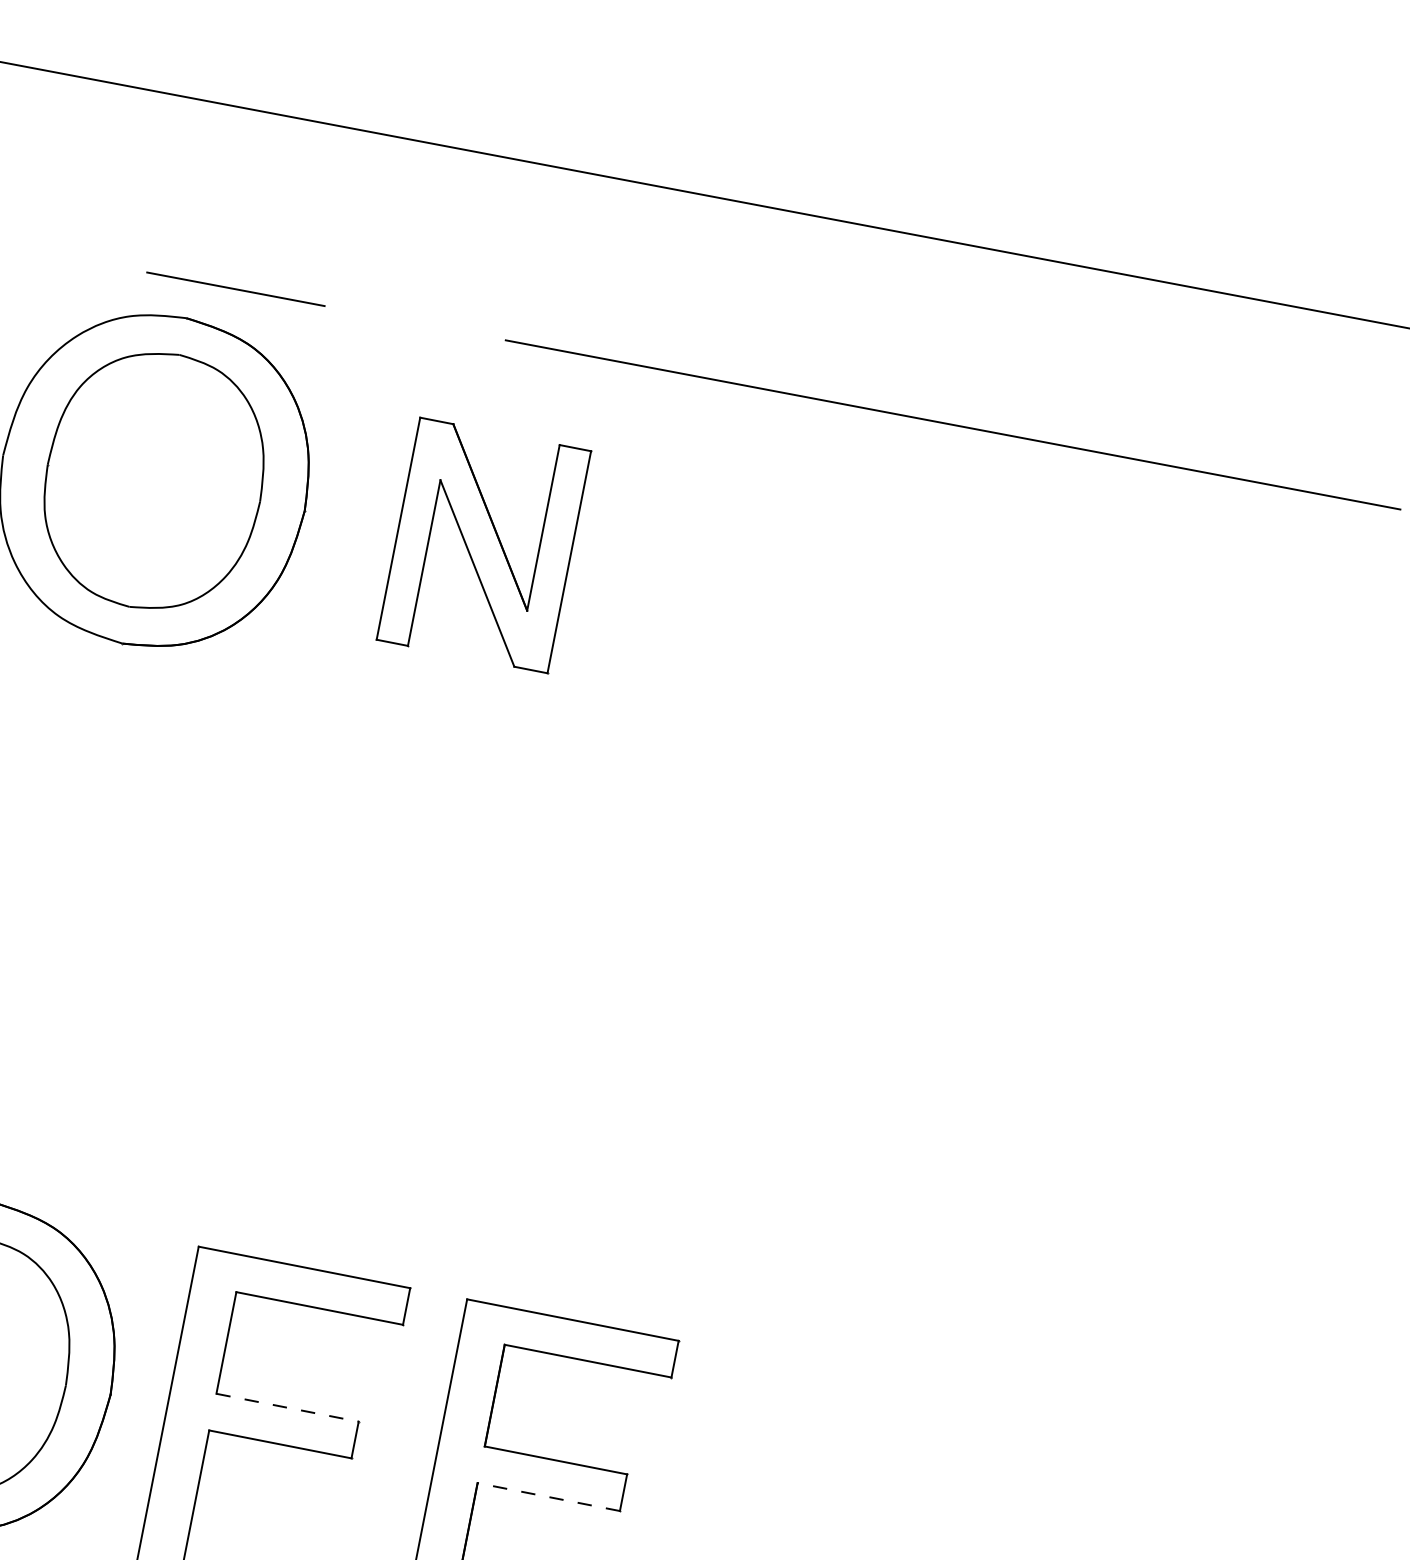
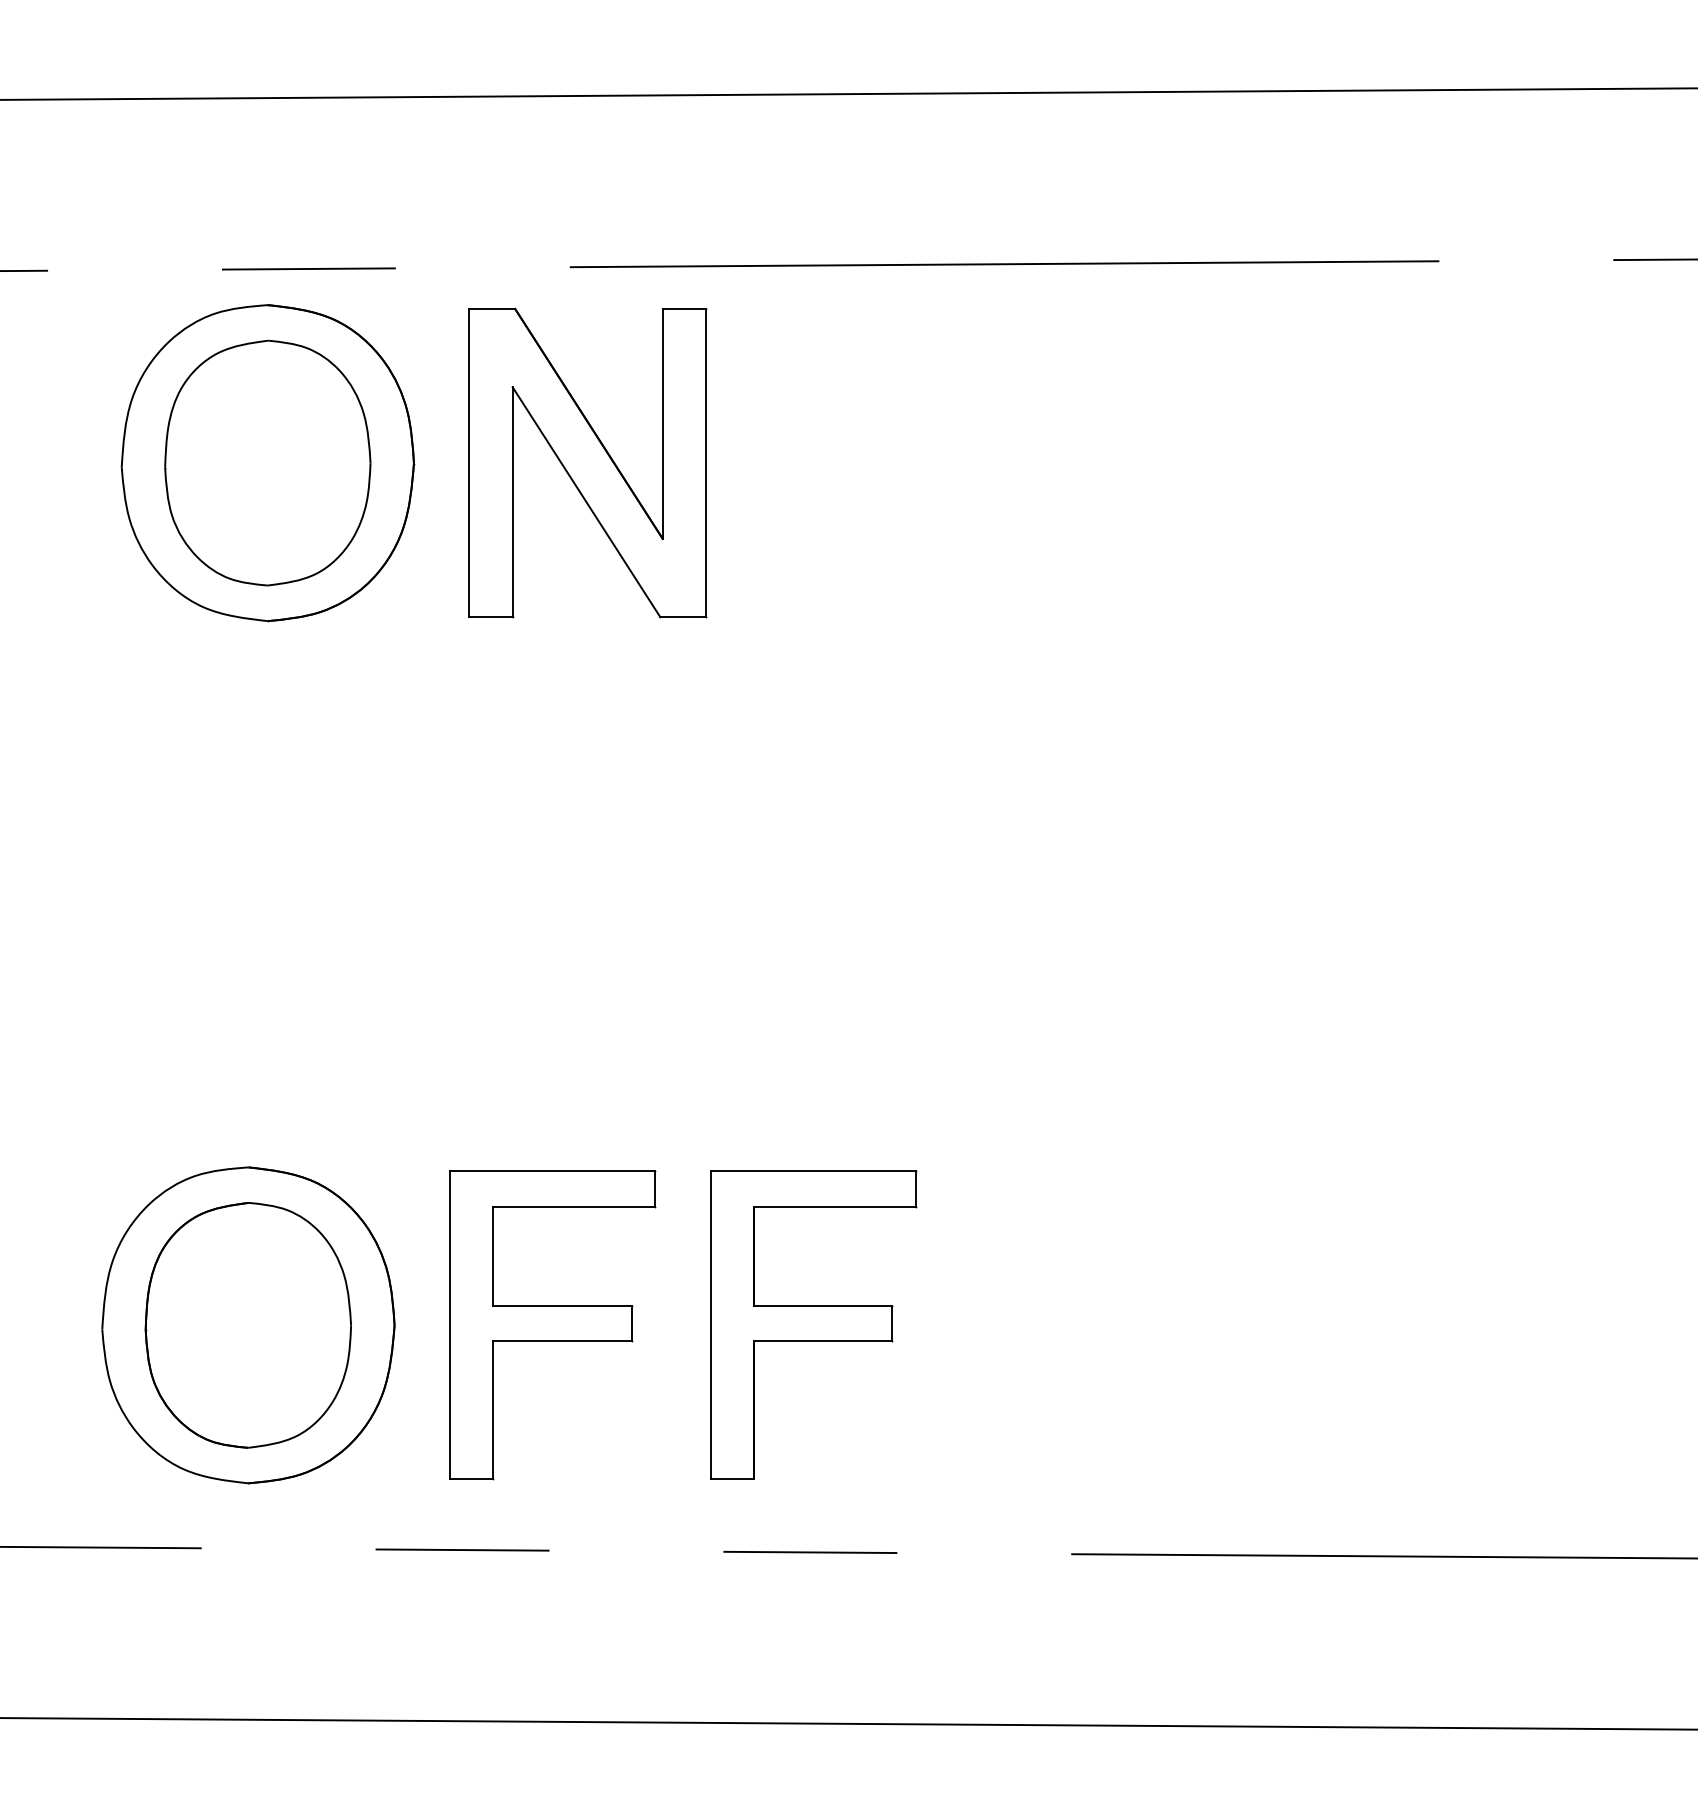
part: (483, 544) -> (587, 462), size x1.43
line: (287, 1407) -> (562, 1305), dashed -> solid
line: (548, 1497) -> (822, 1341), dashed -> solid

